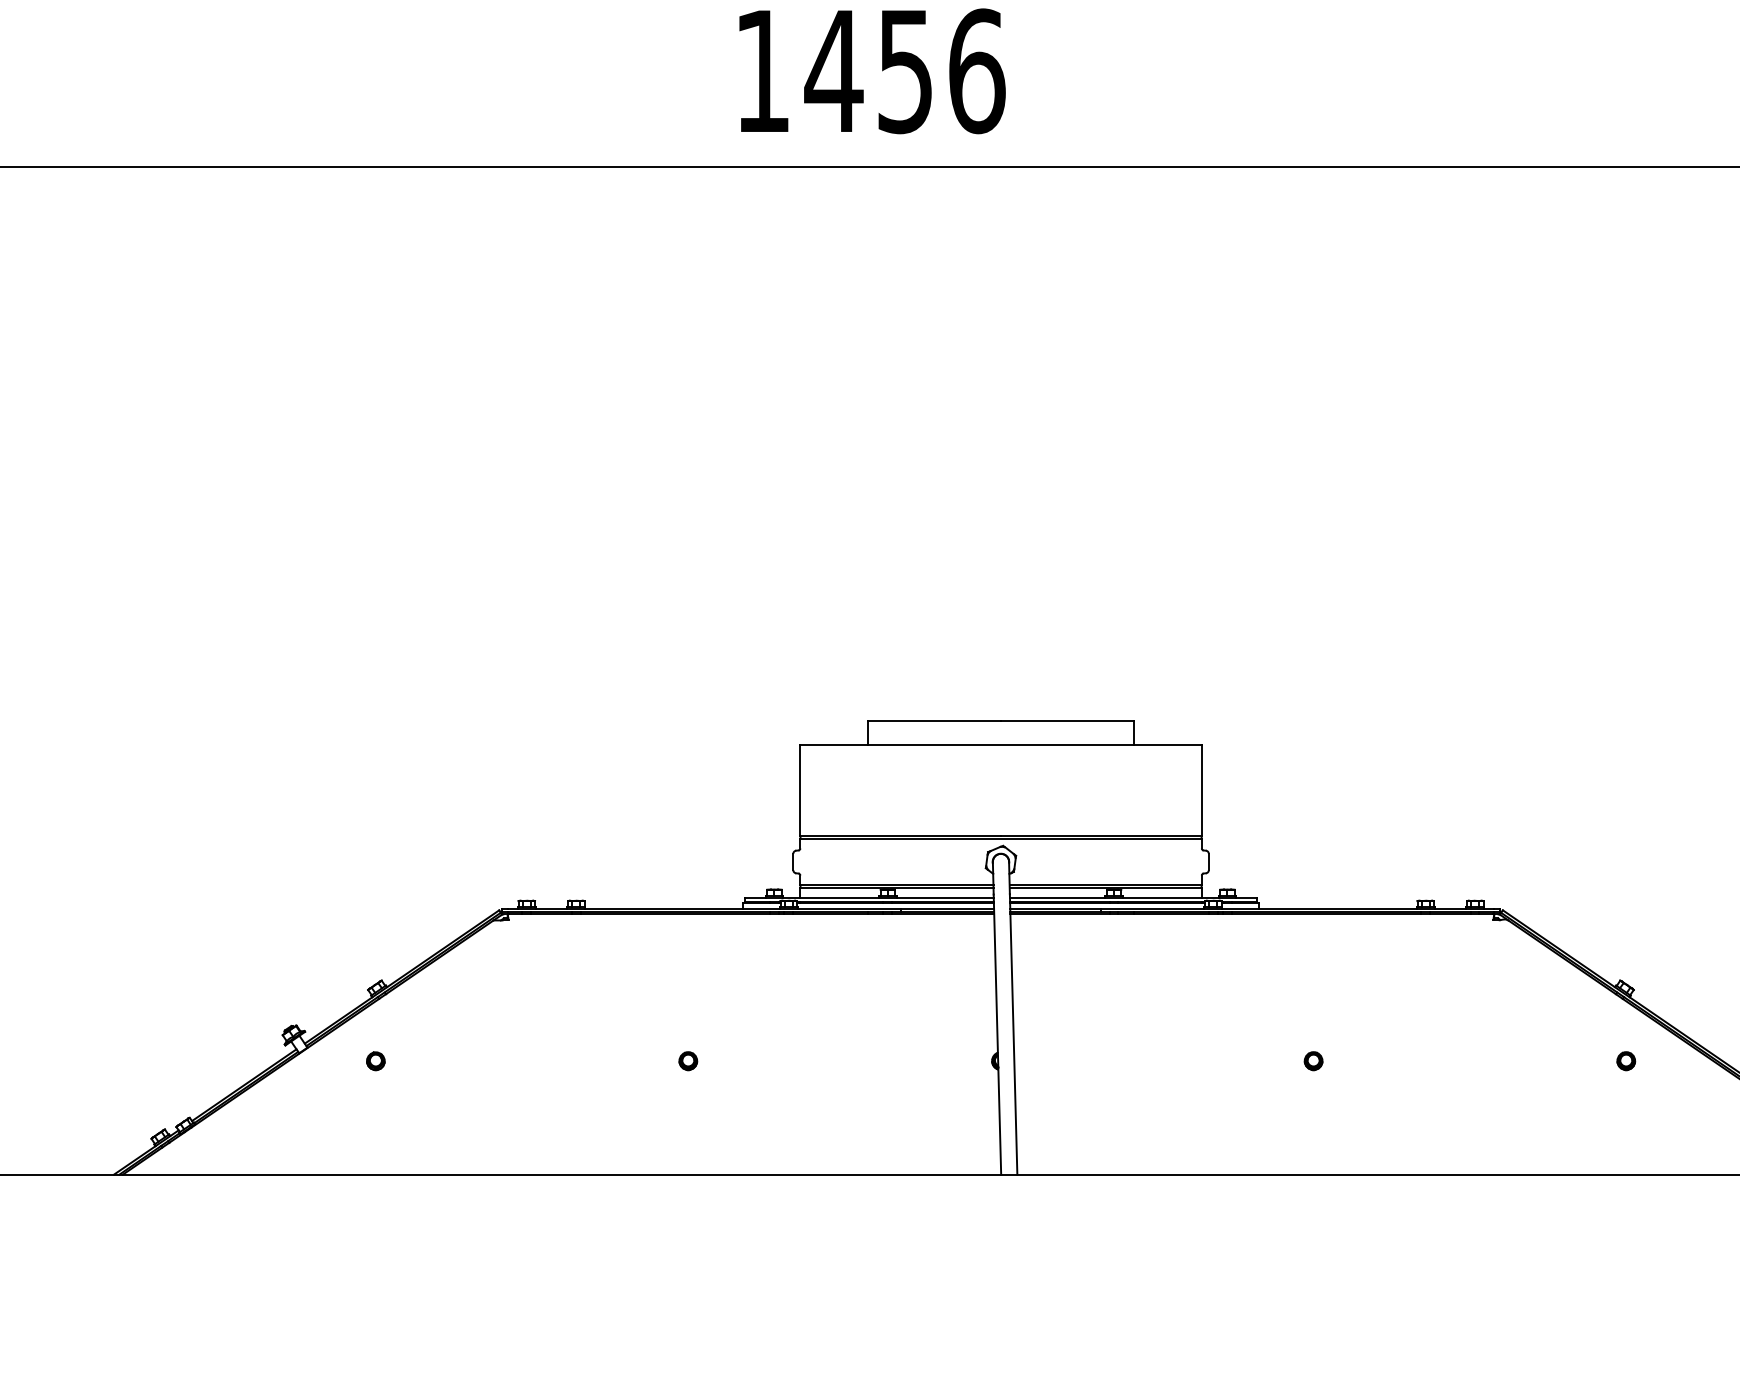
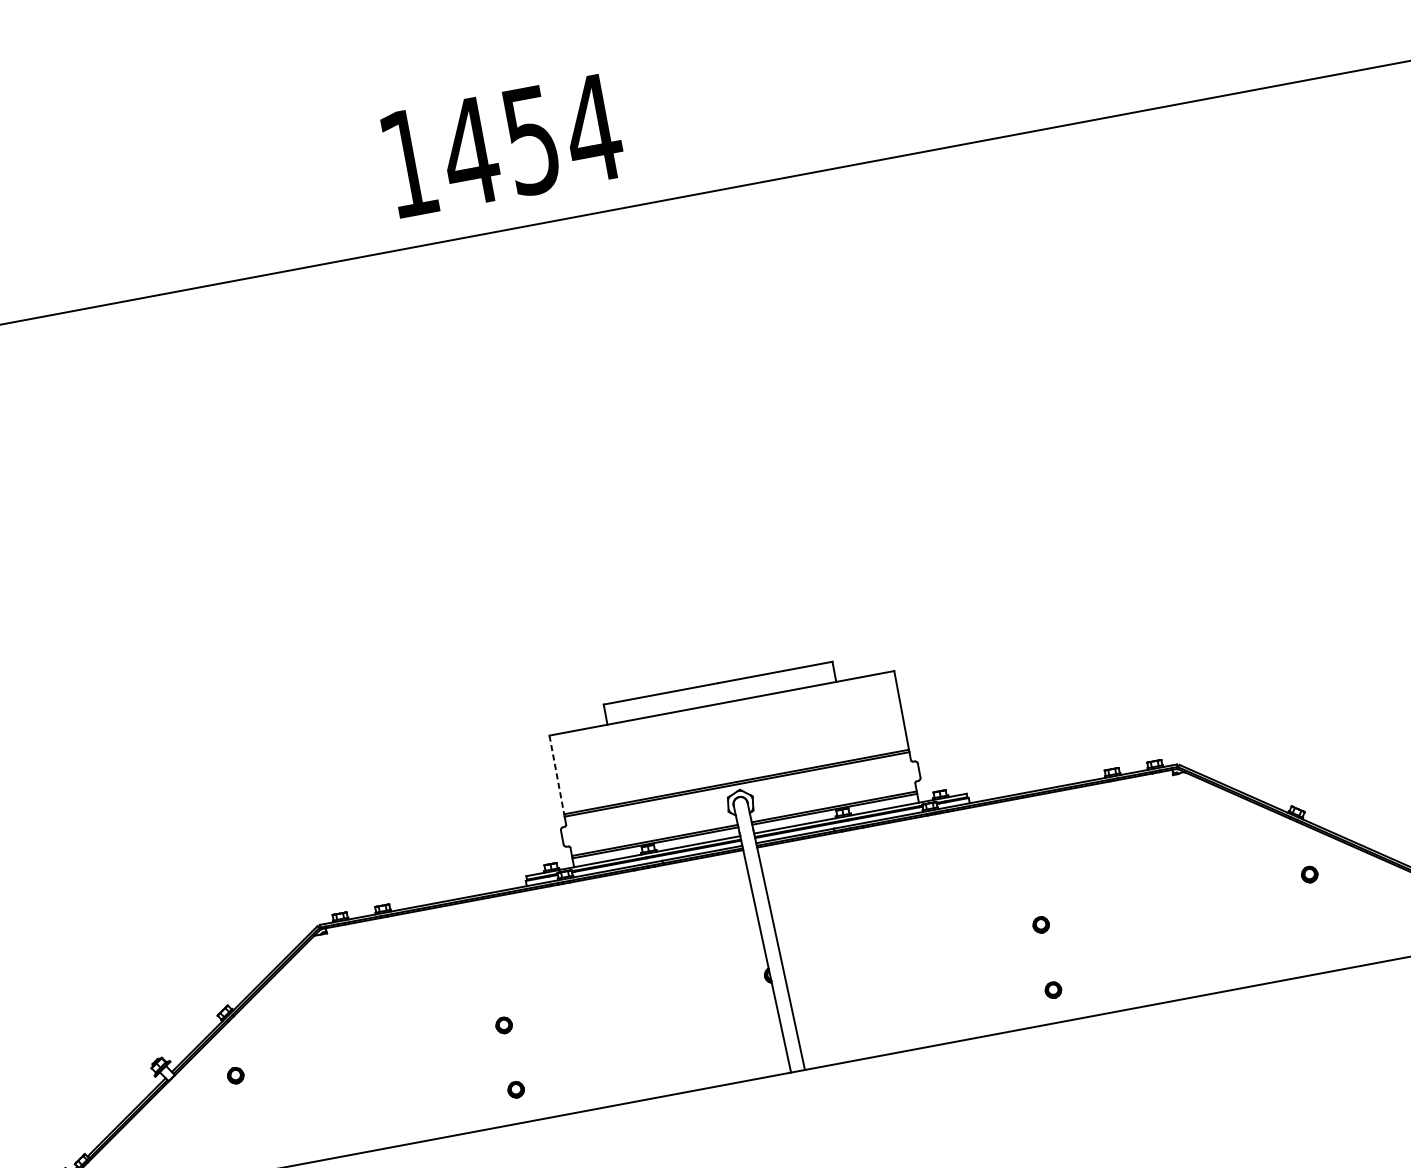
text: (976, 71) -> (592, 129), 1456 -> 1454
line: (800, 790) -> (556, 774), solid -> dashed
part: (688, 1136) -> (516, 1090), added
part: (1313, 1137) -> (1053, 990), added

